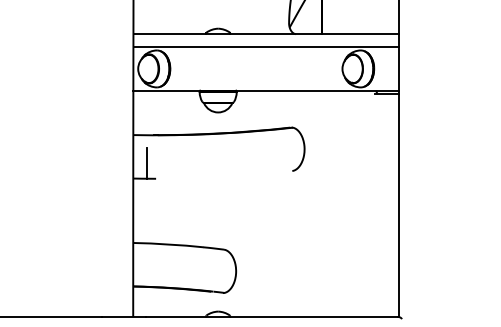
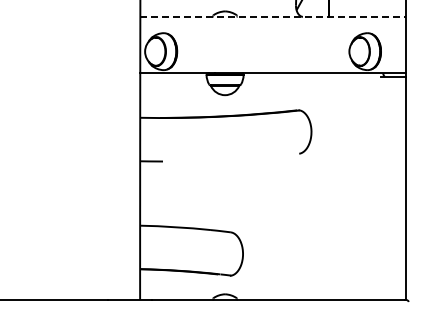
line: (266, 34) -> (273, 17), solid -> dashed
line: (265, 47) -> (272, 30), removed
line: (146, 162) -> (153, 145), removed

